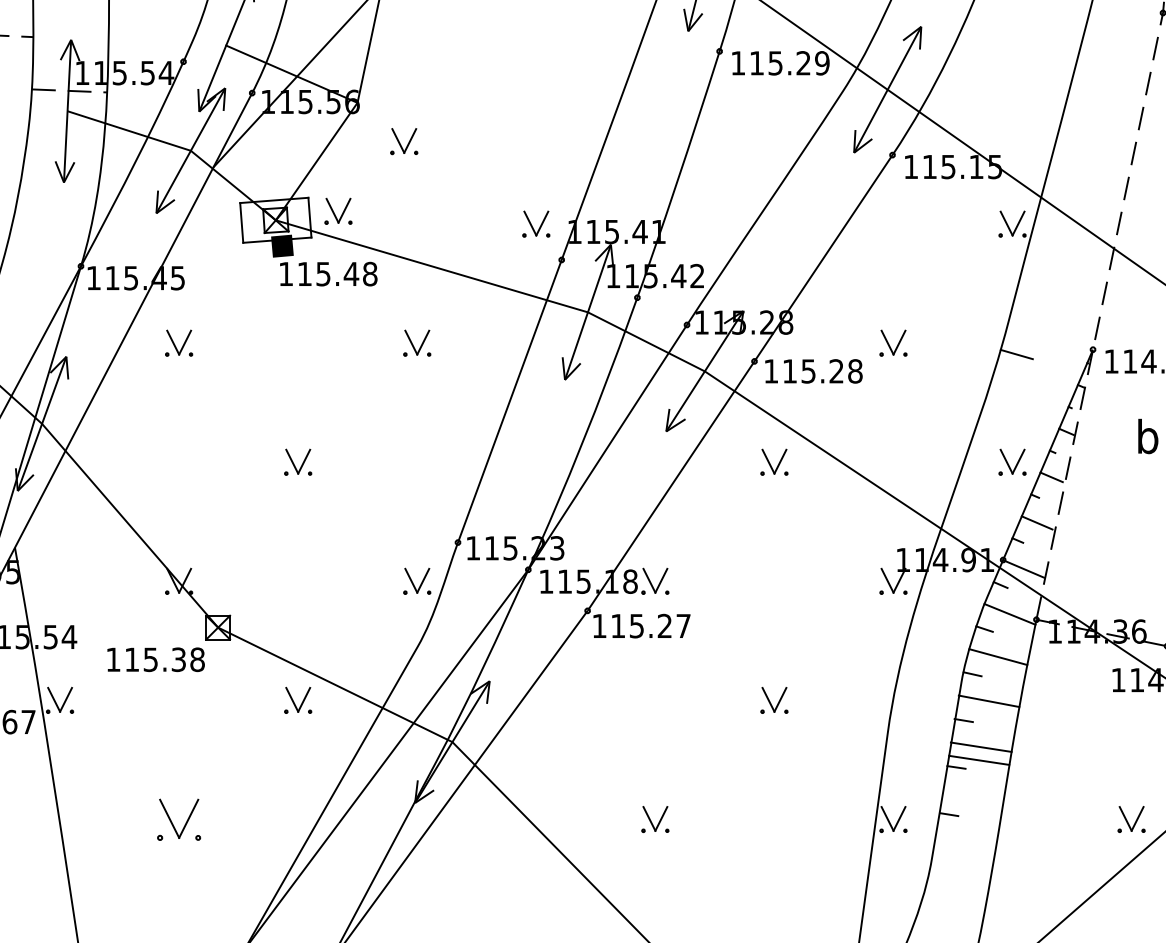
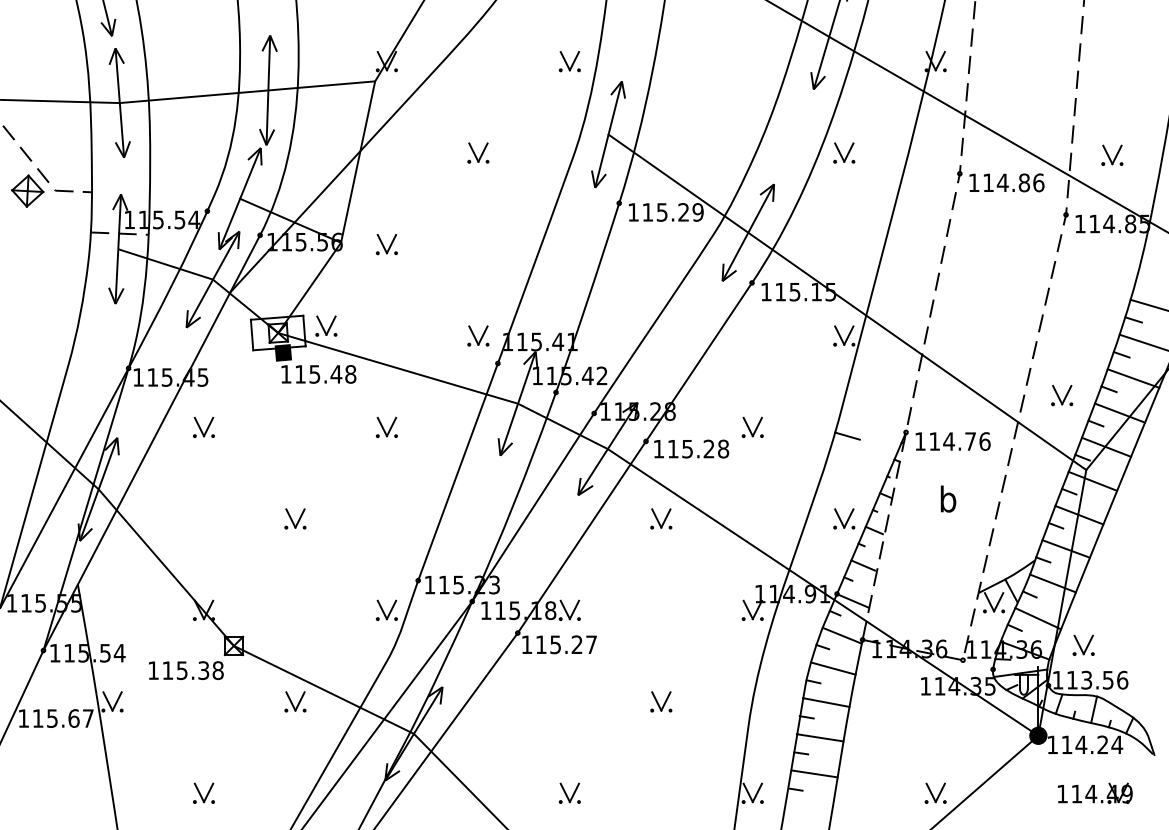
part: (403, 141) -> (386, 244), moved
line: (979, 759) -> (814, 773), moved
part: (178, 818) -> (203, 792), size x0.62

